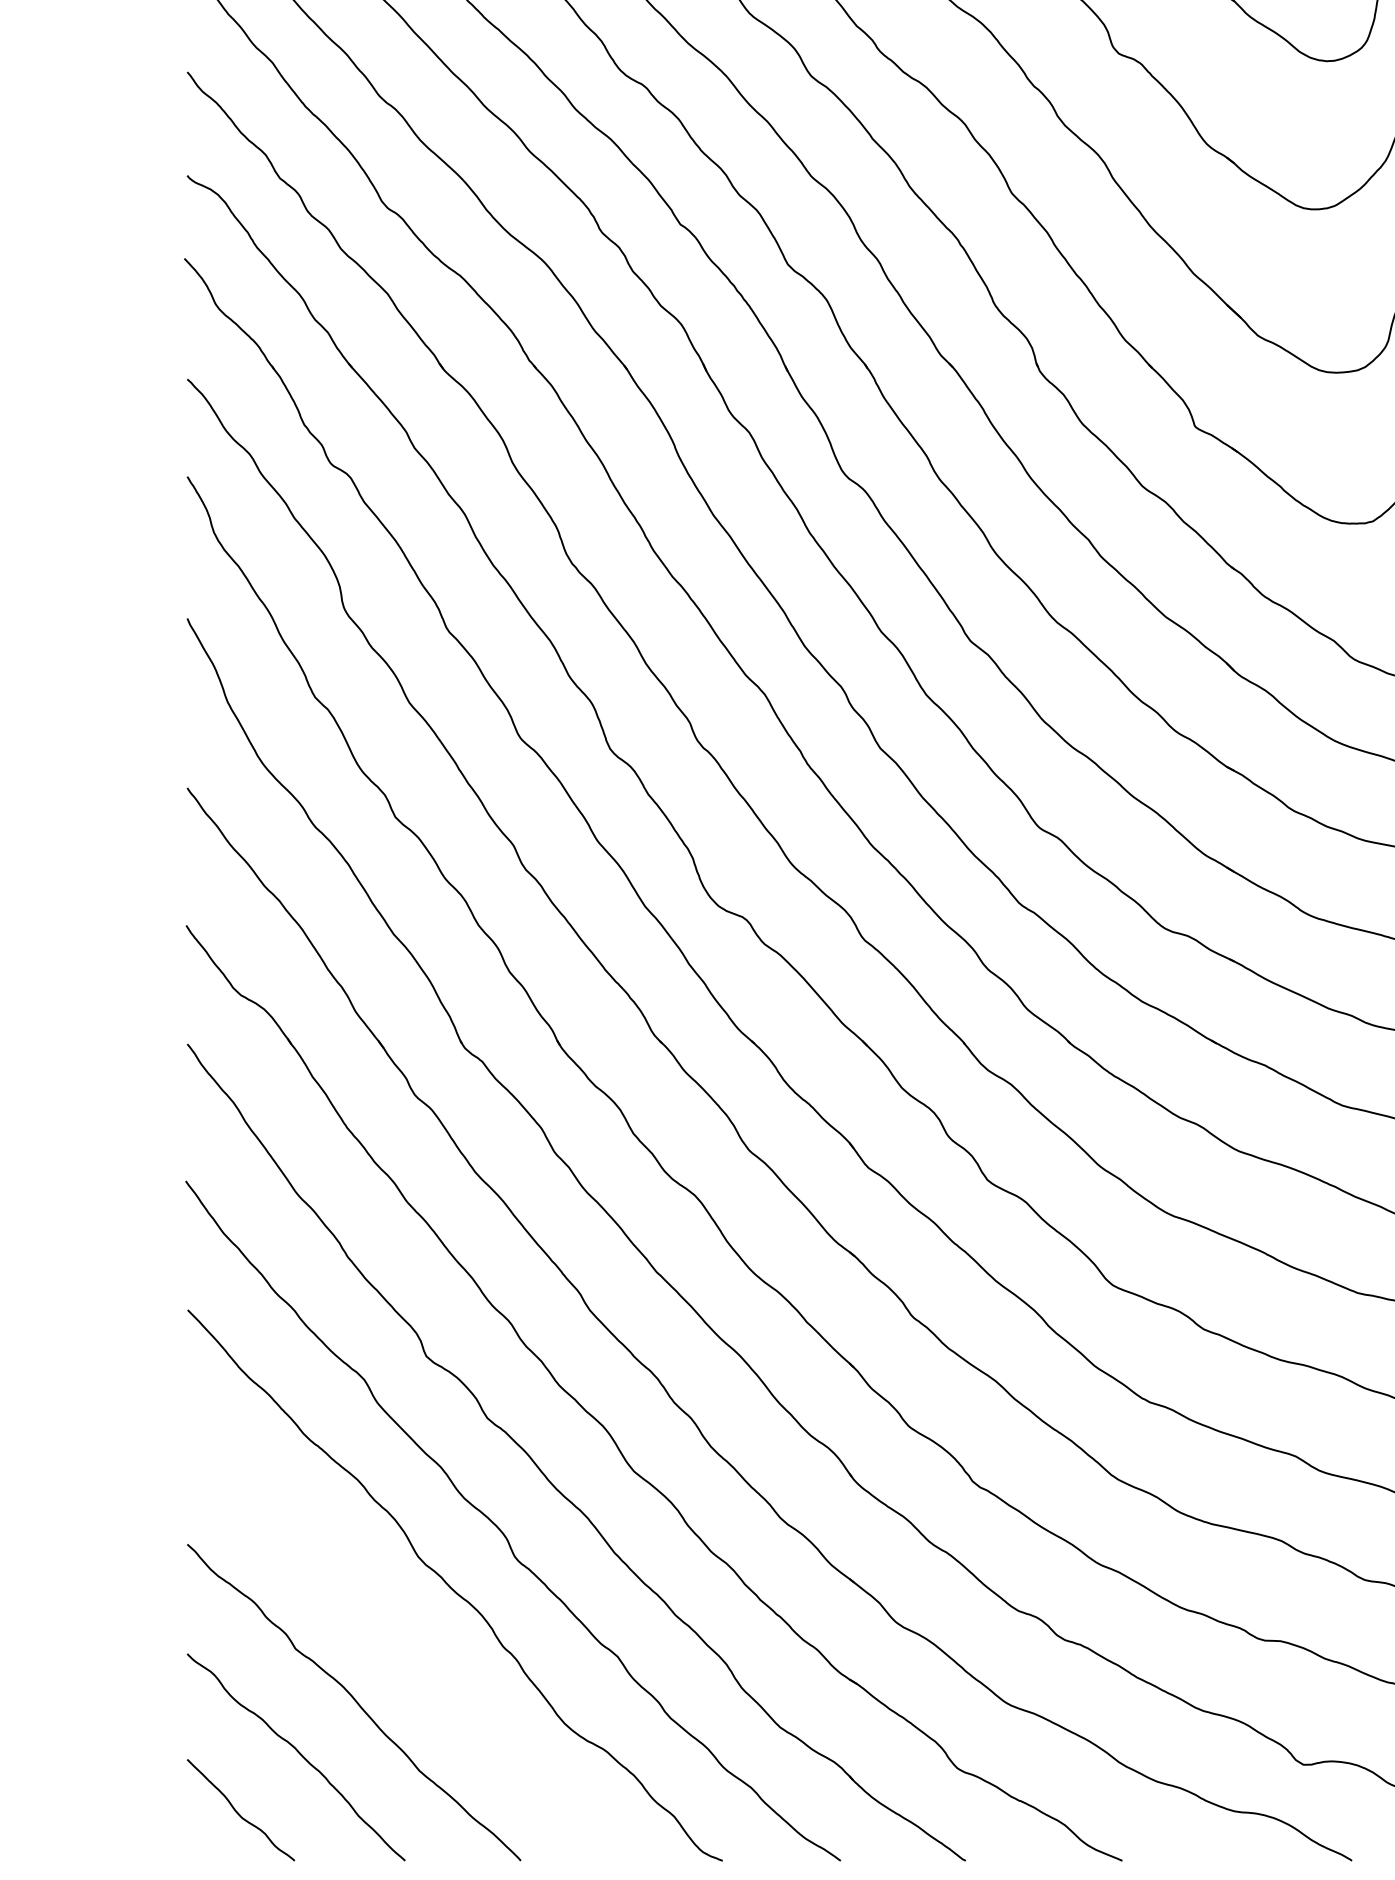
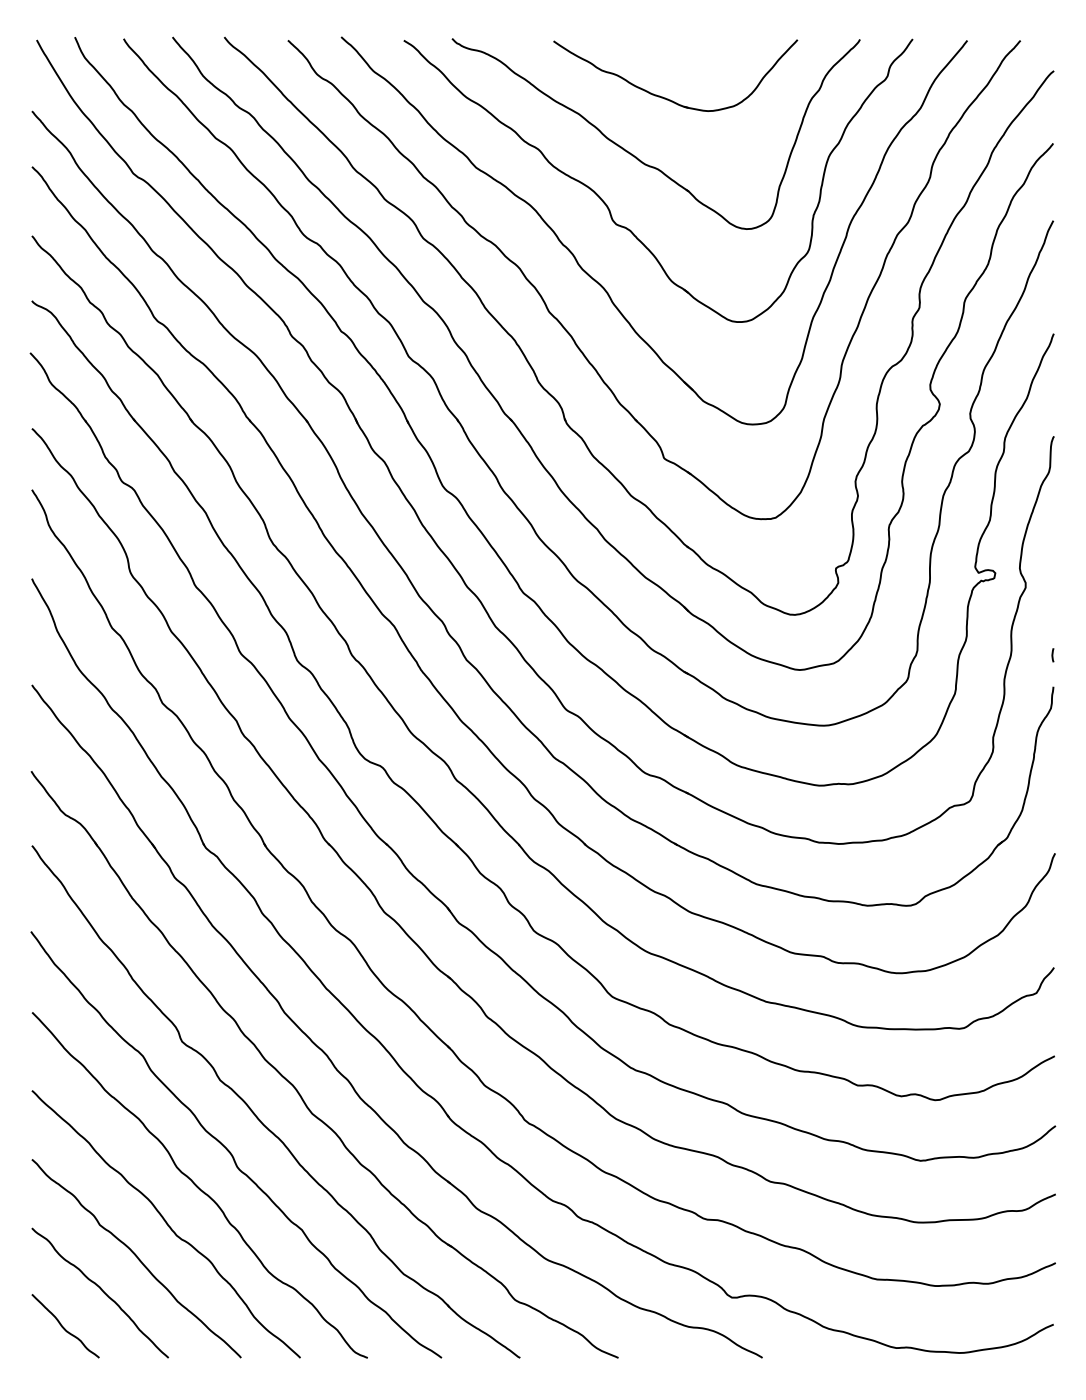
curve: (400, 1646) -> (165, 1223), added

